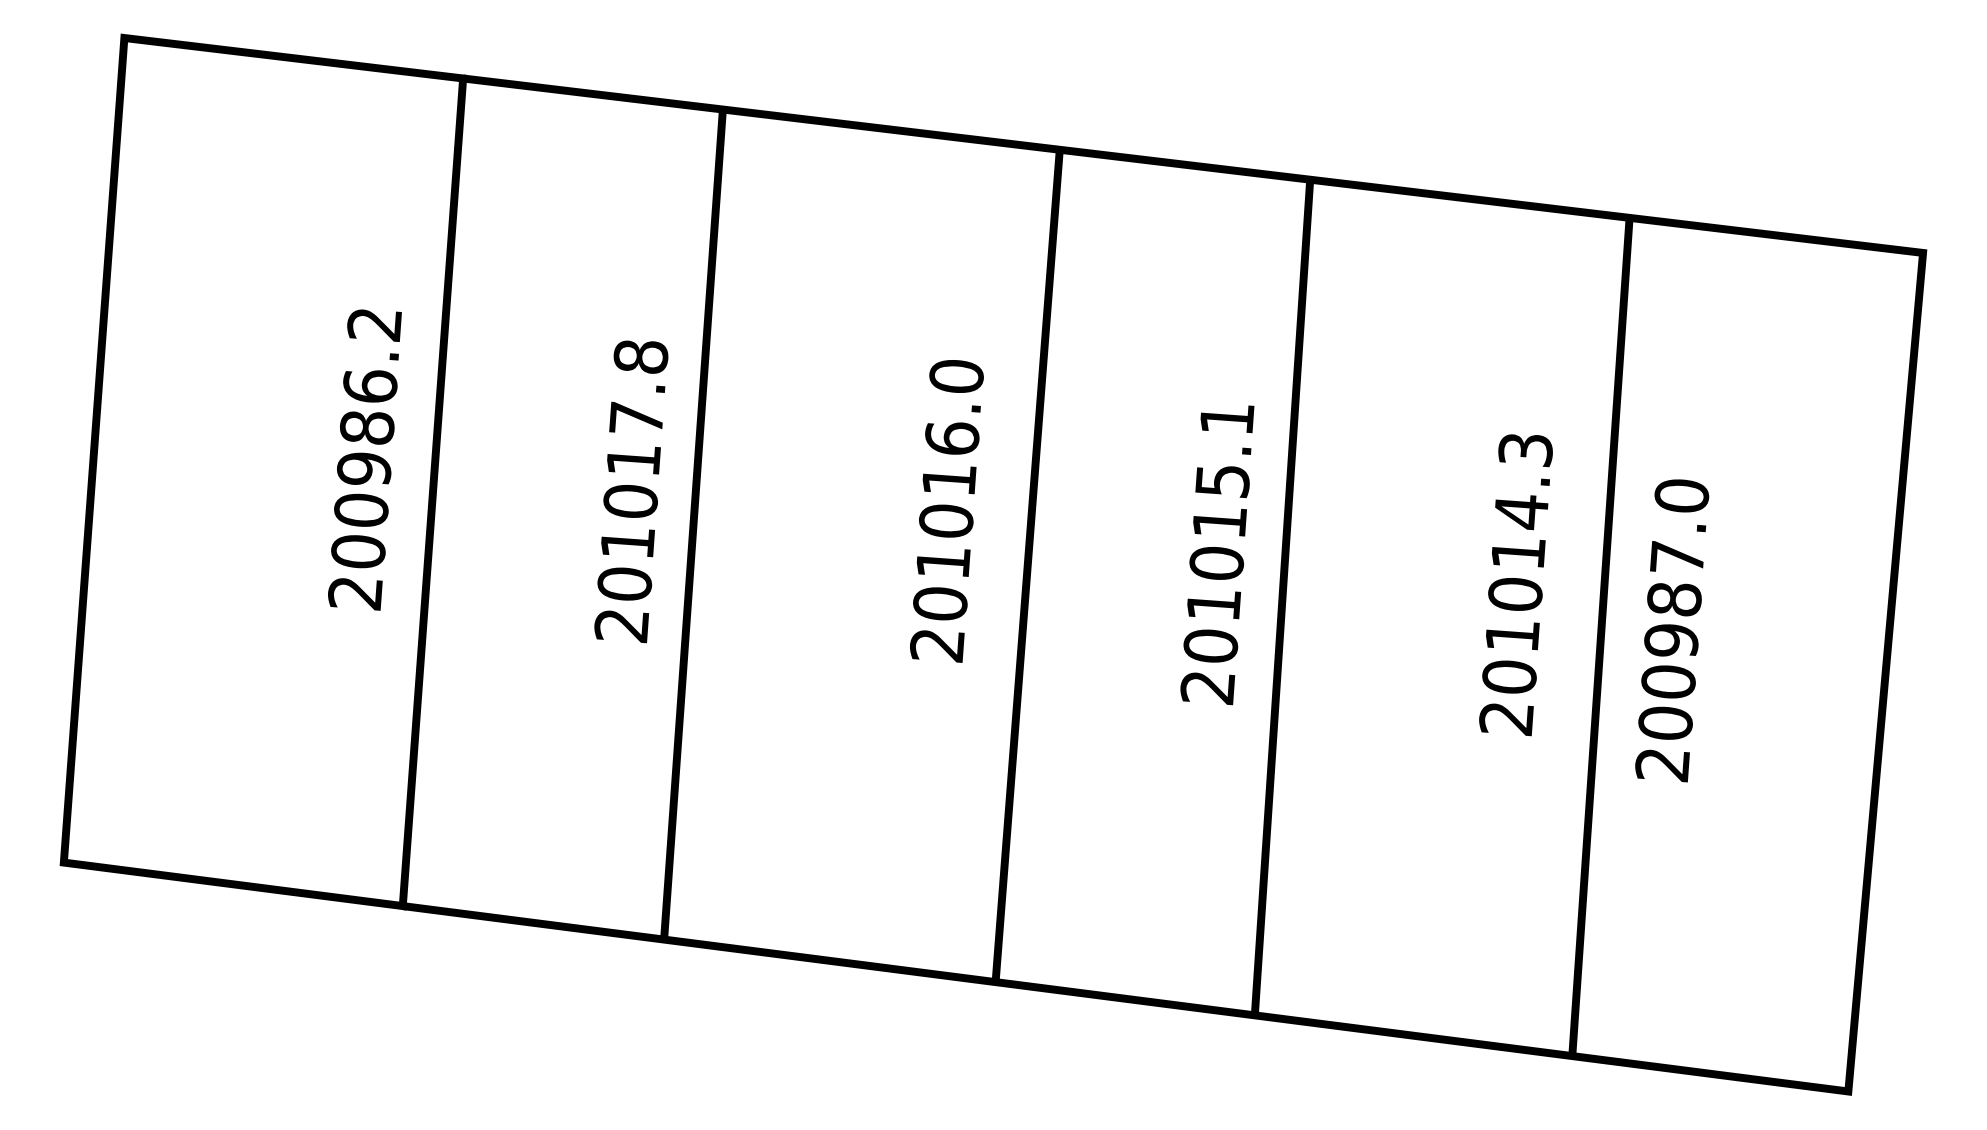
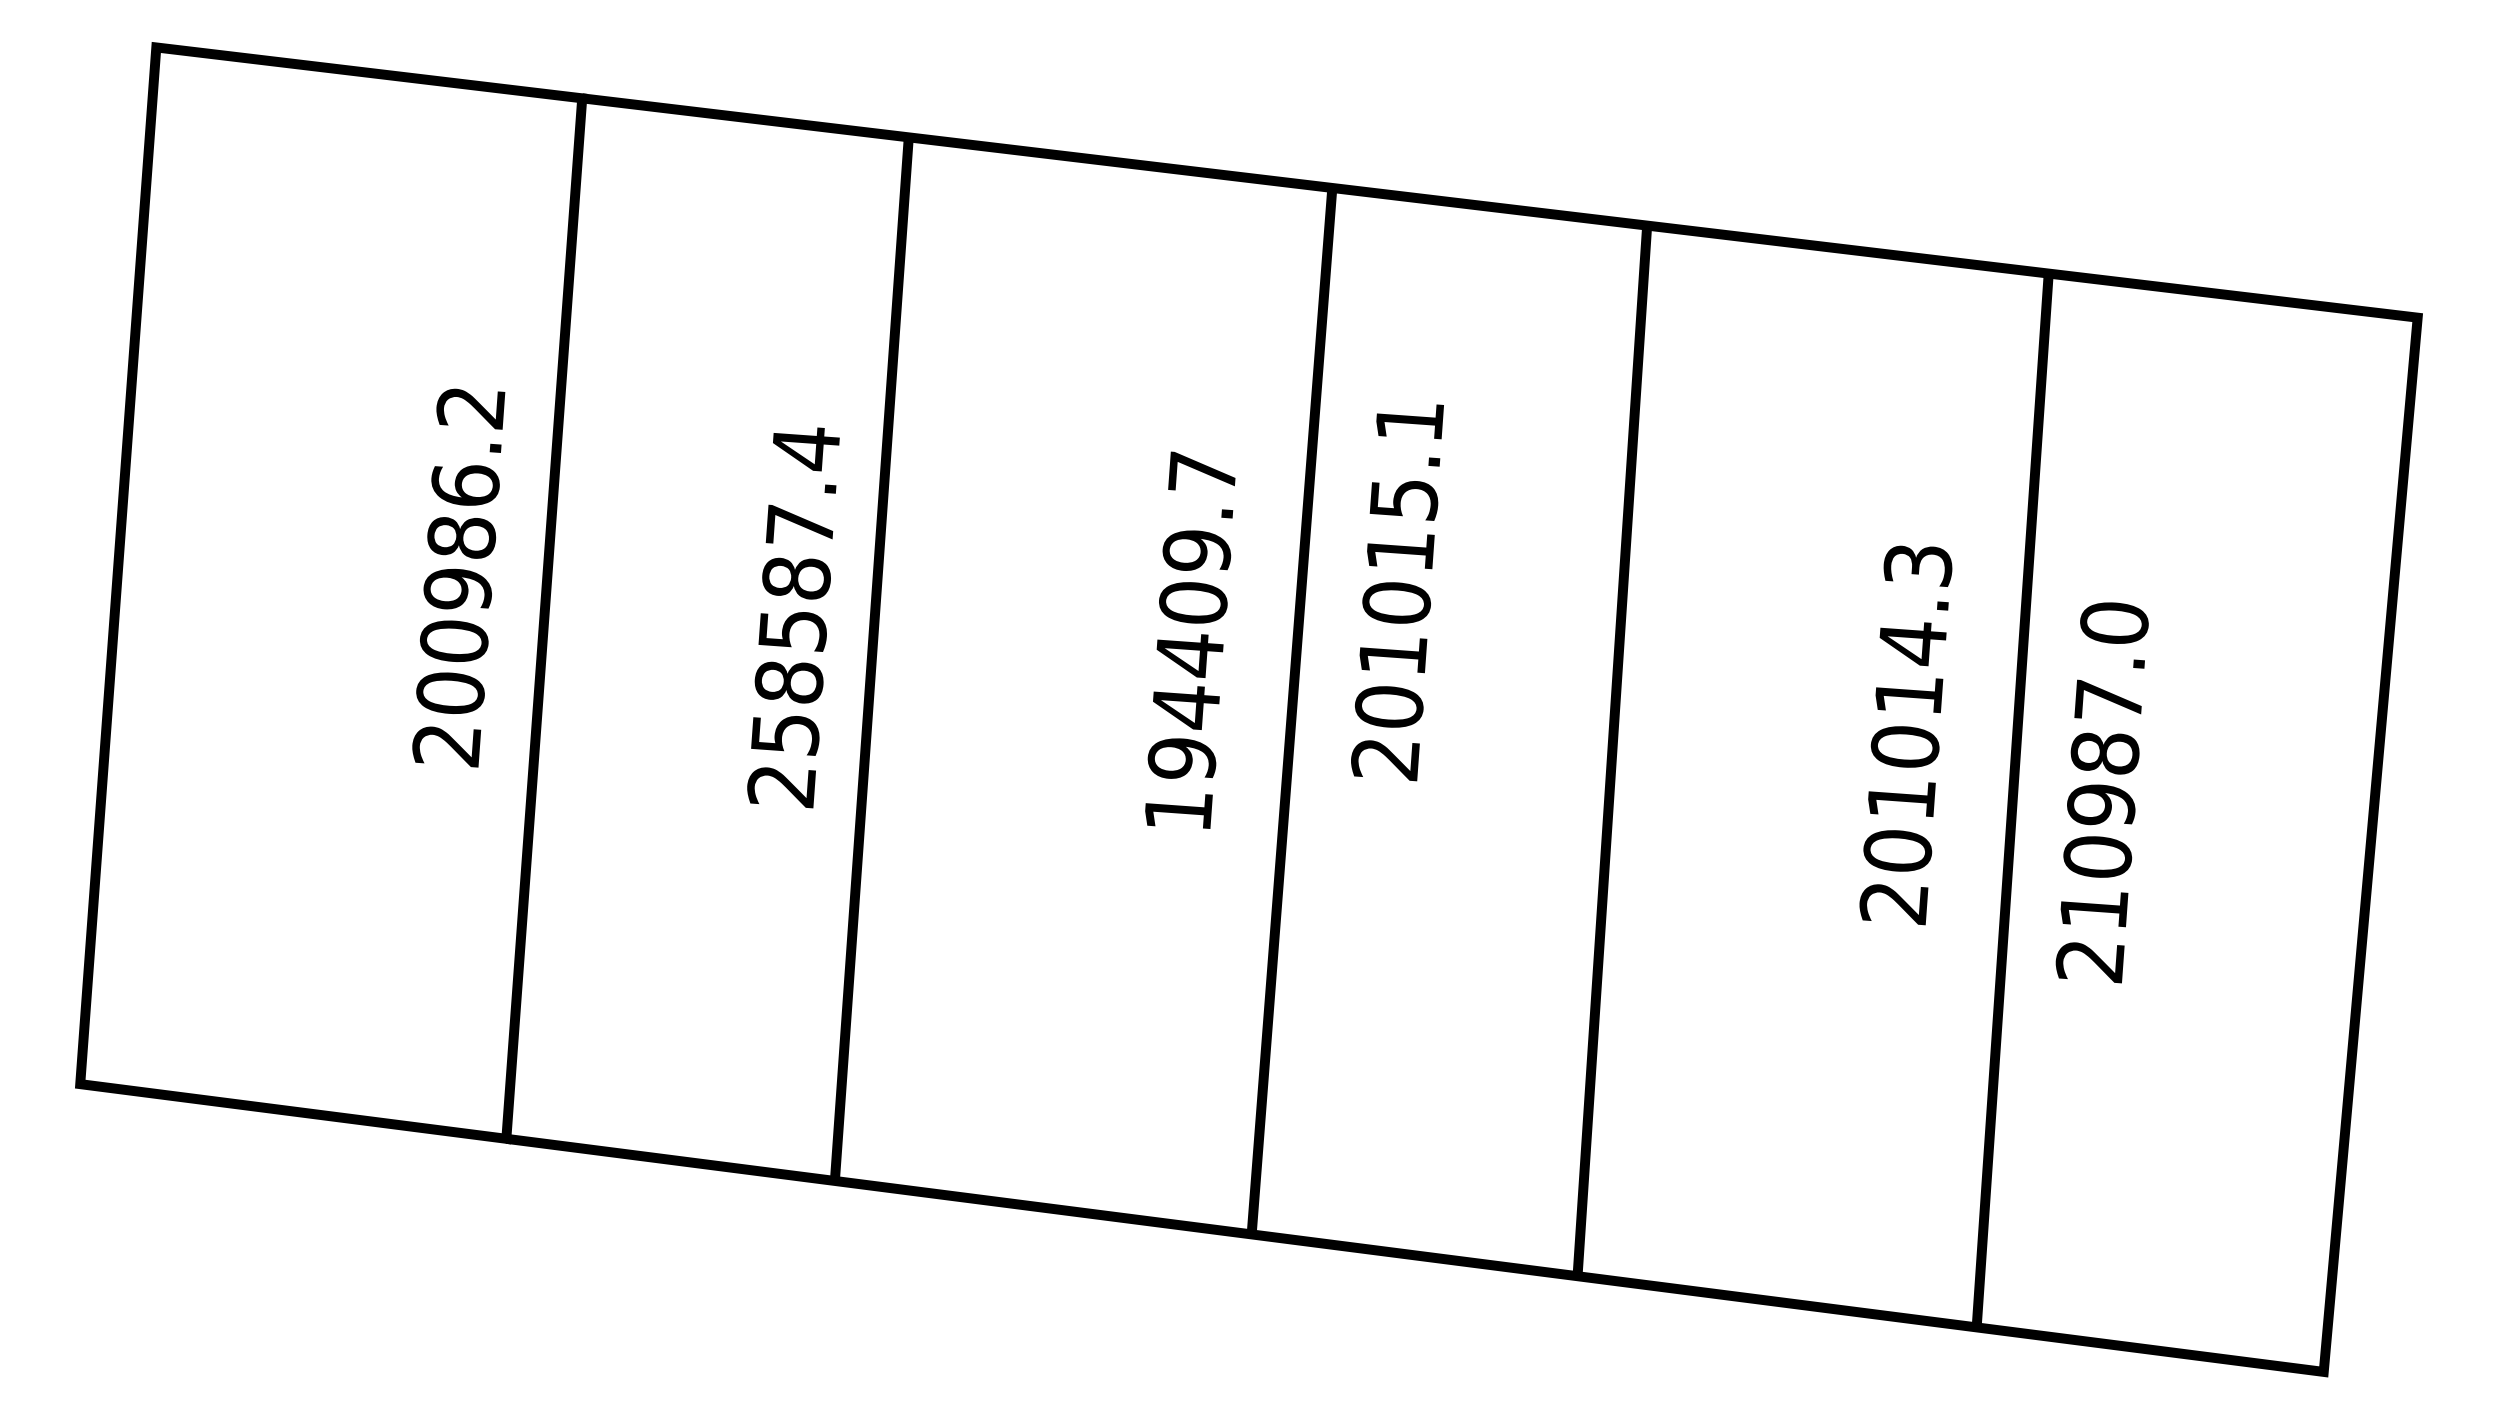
text: (632, 470) -> (795, 591), 201017.8 -> 258587.4
text: (946, 511) -> (1190, 642), 201016.0 -> 194409.7
text: (1217, 555) -> (1397, 592), moved
text: (1665, 722) -> (2093, 908), 200987.0 -> 210987.0

